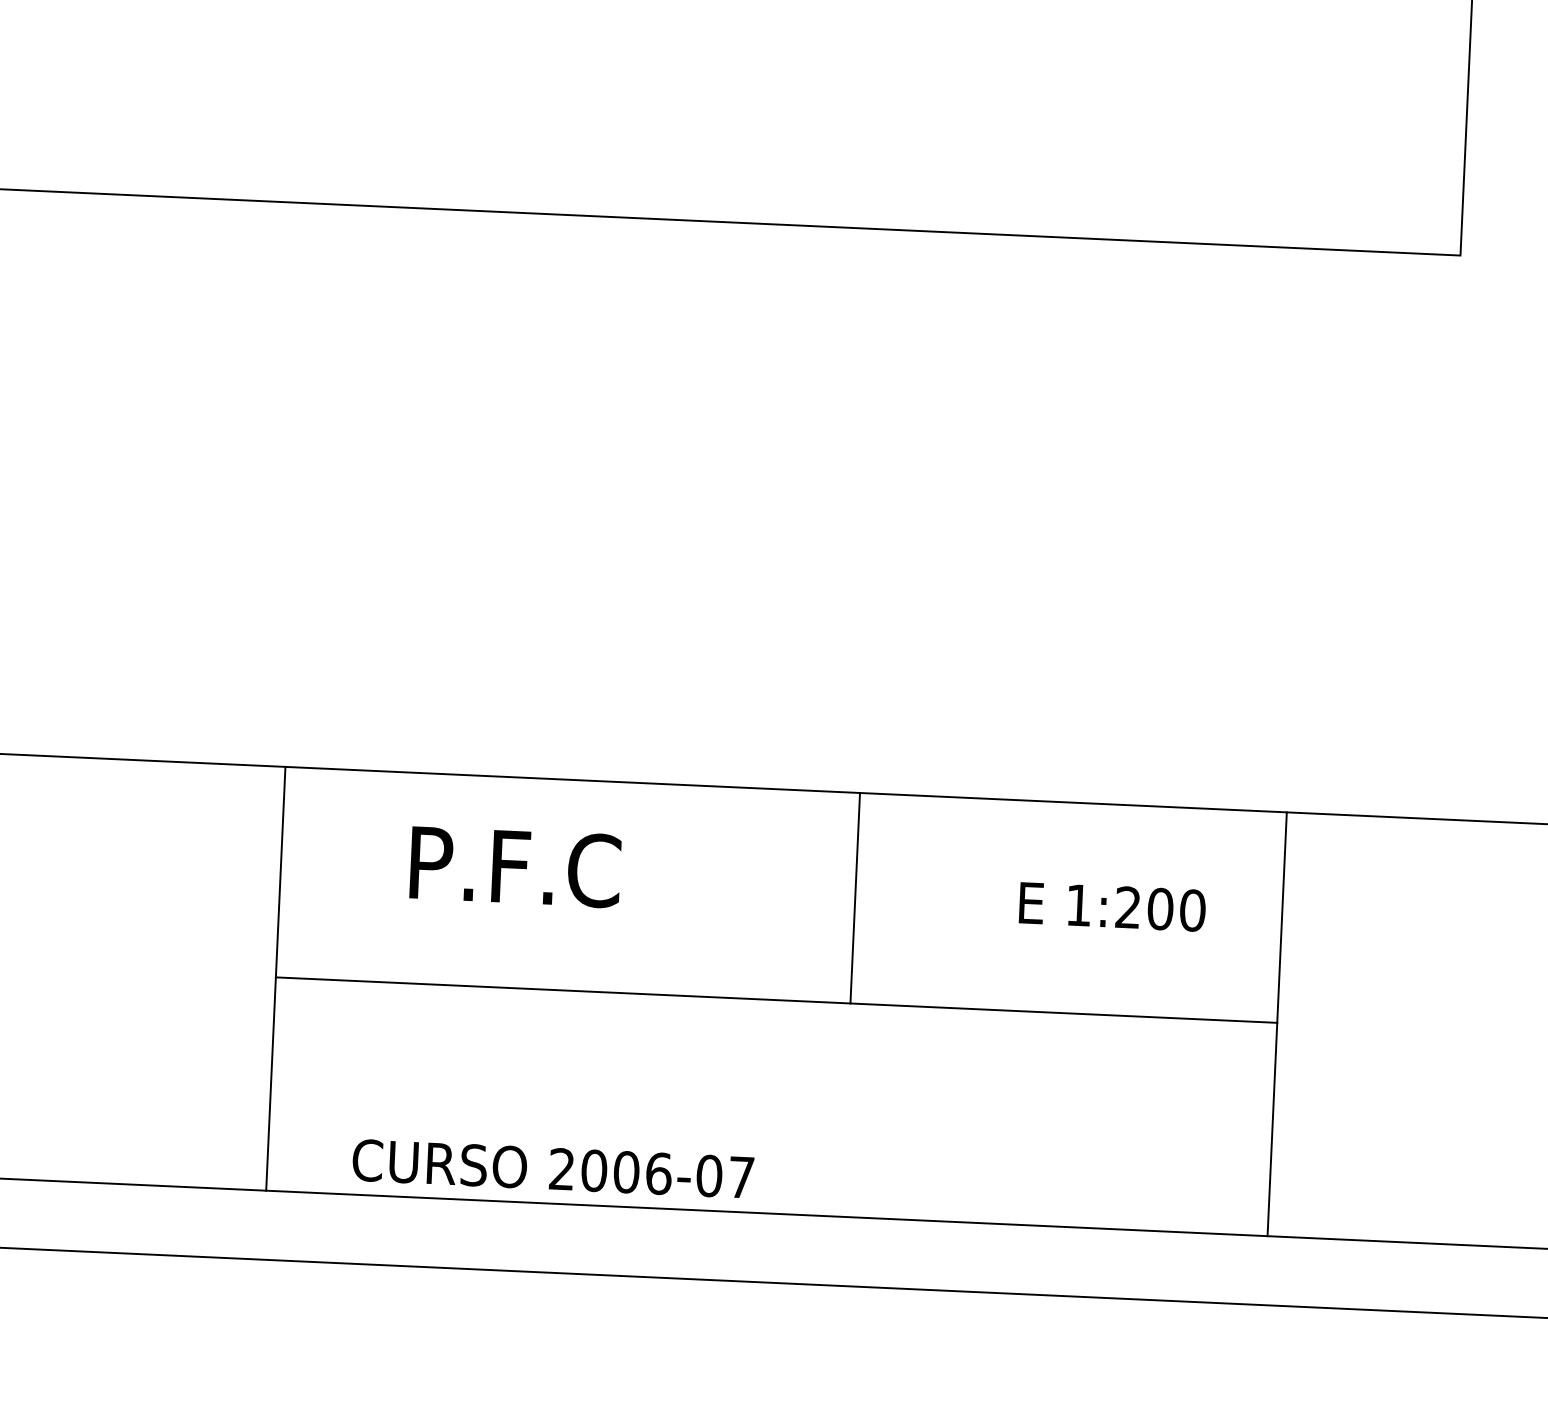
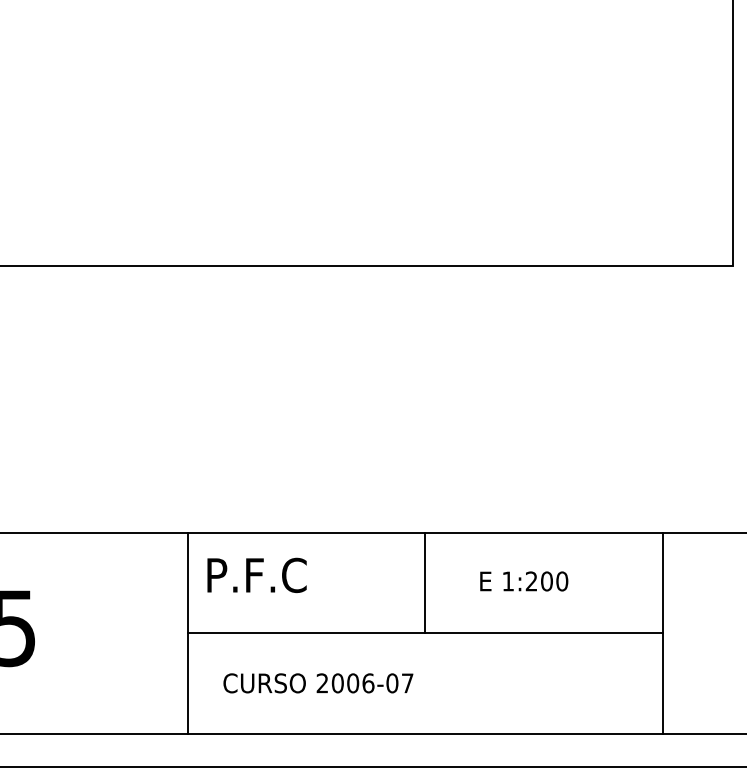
text: (514, 867) -> (256, 575), moved
line: (855, 897) -> (425, 582), moved
text: (1113, 907) -> (524, 581), moved
text: (553, 1169) -> (318, 683), moved

